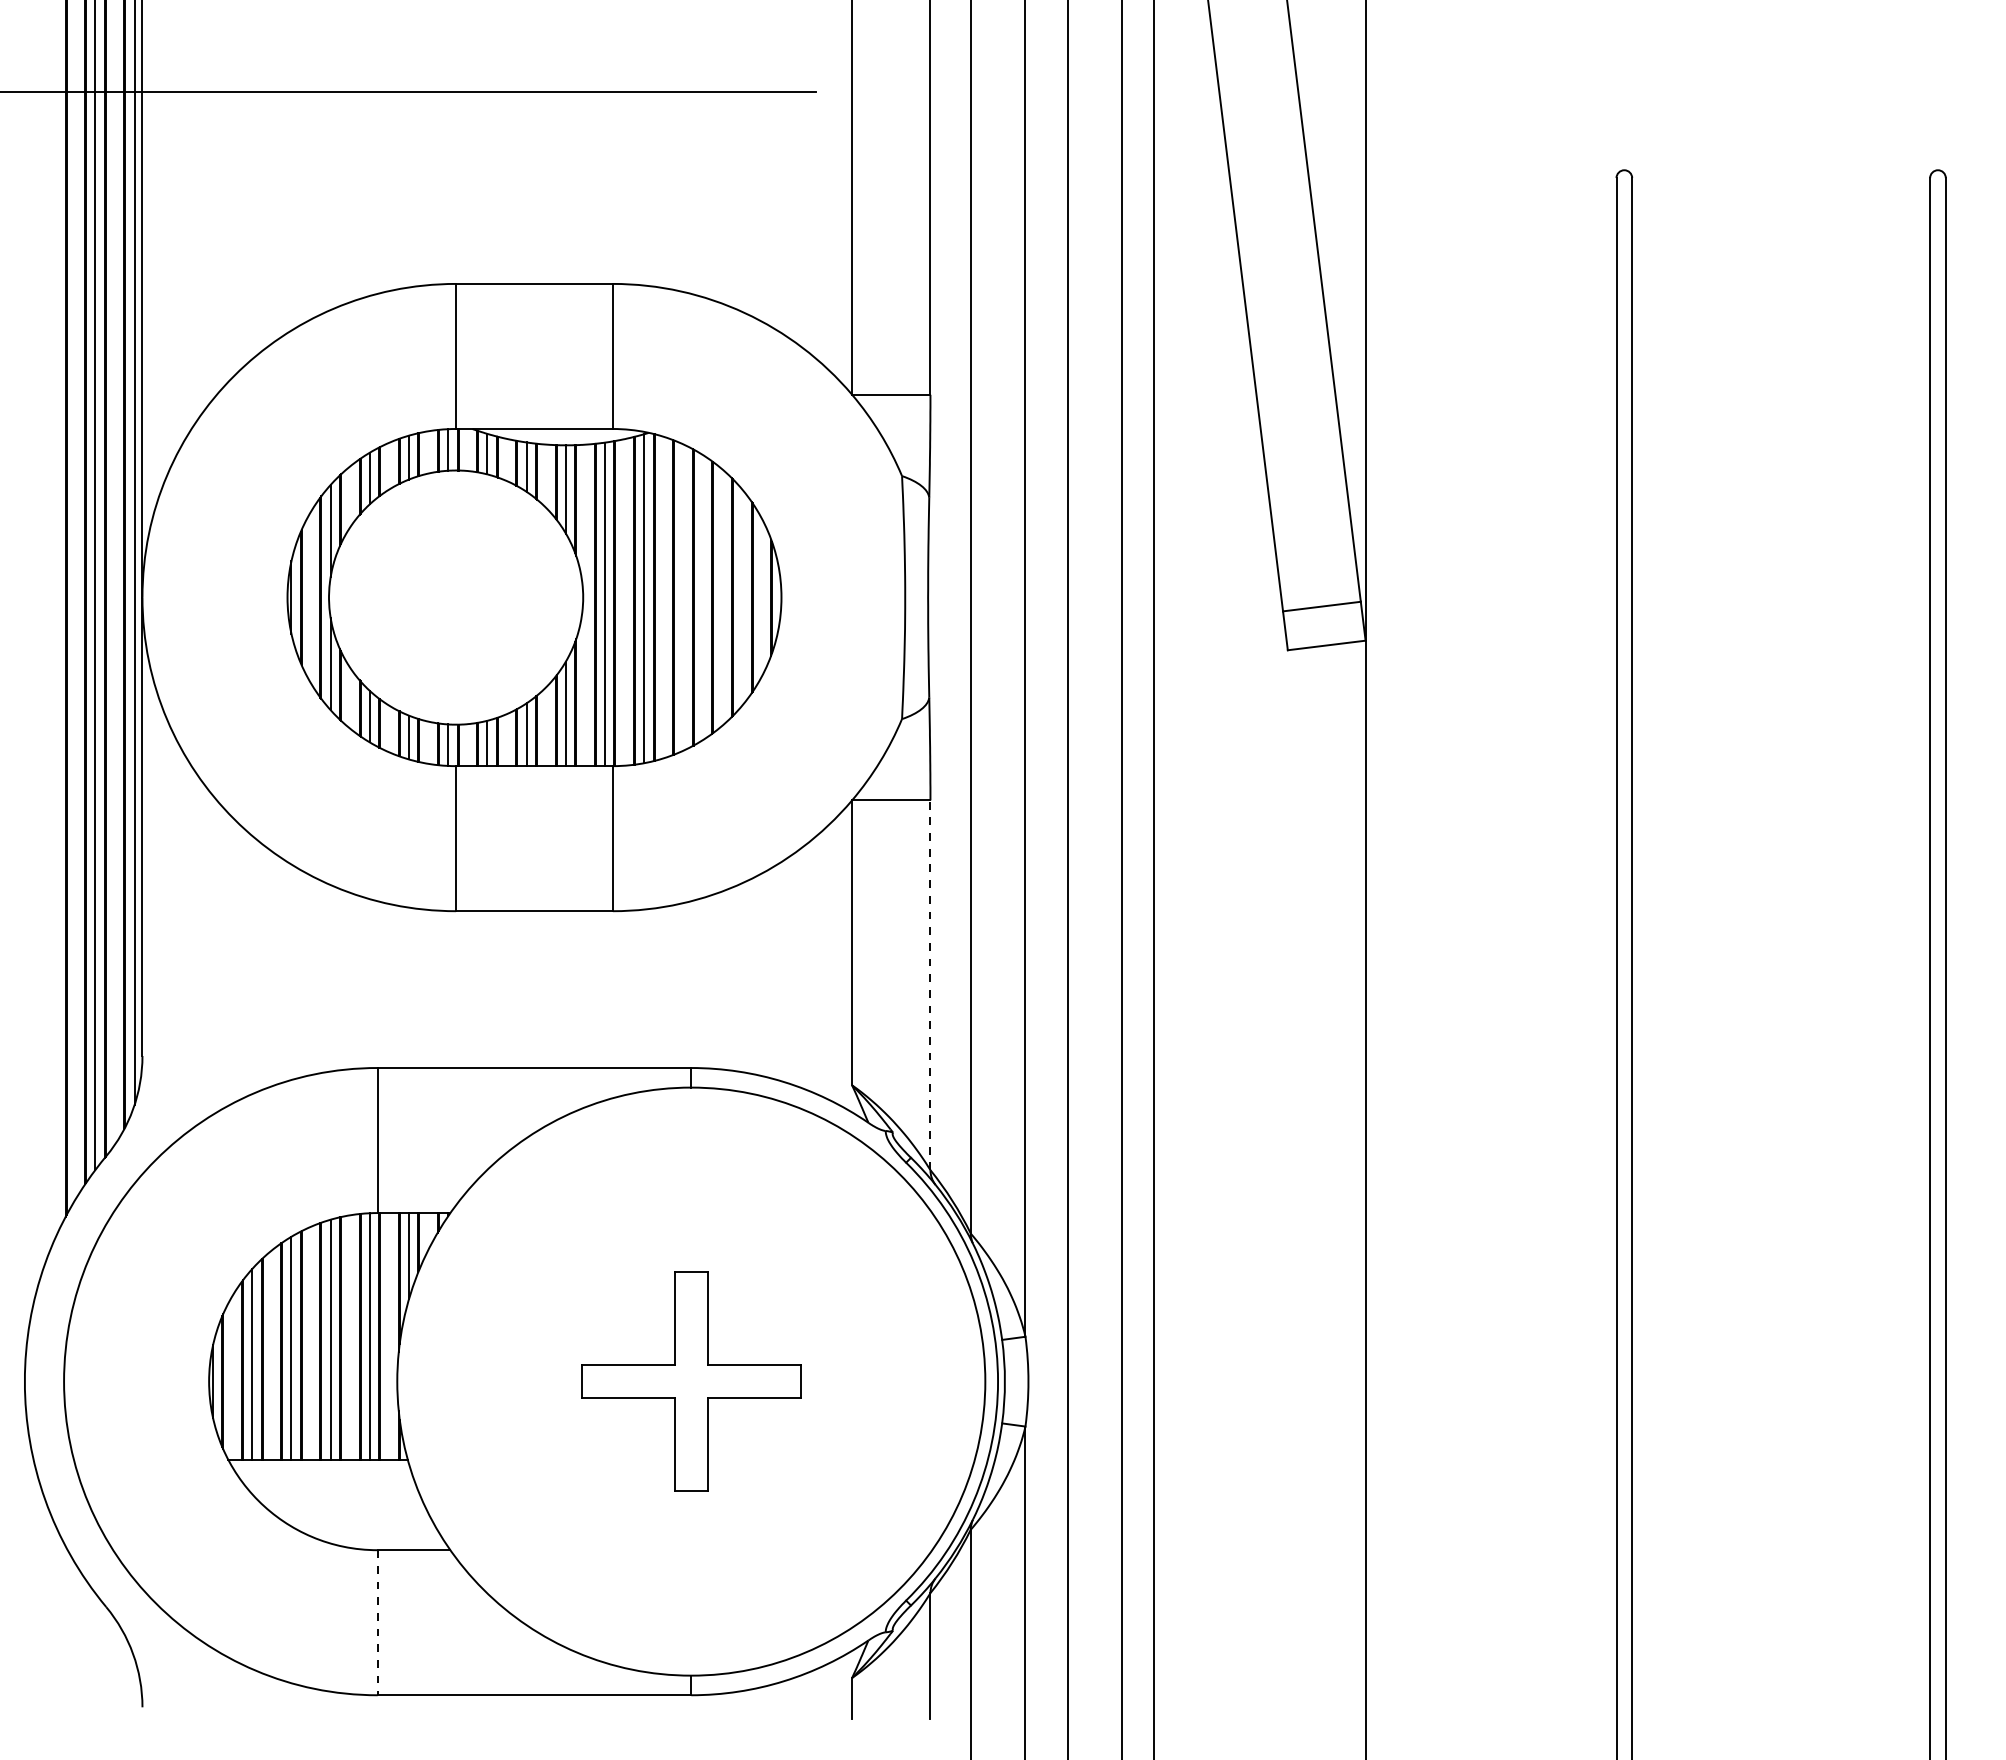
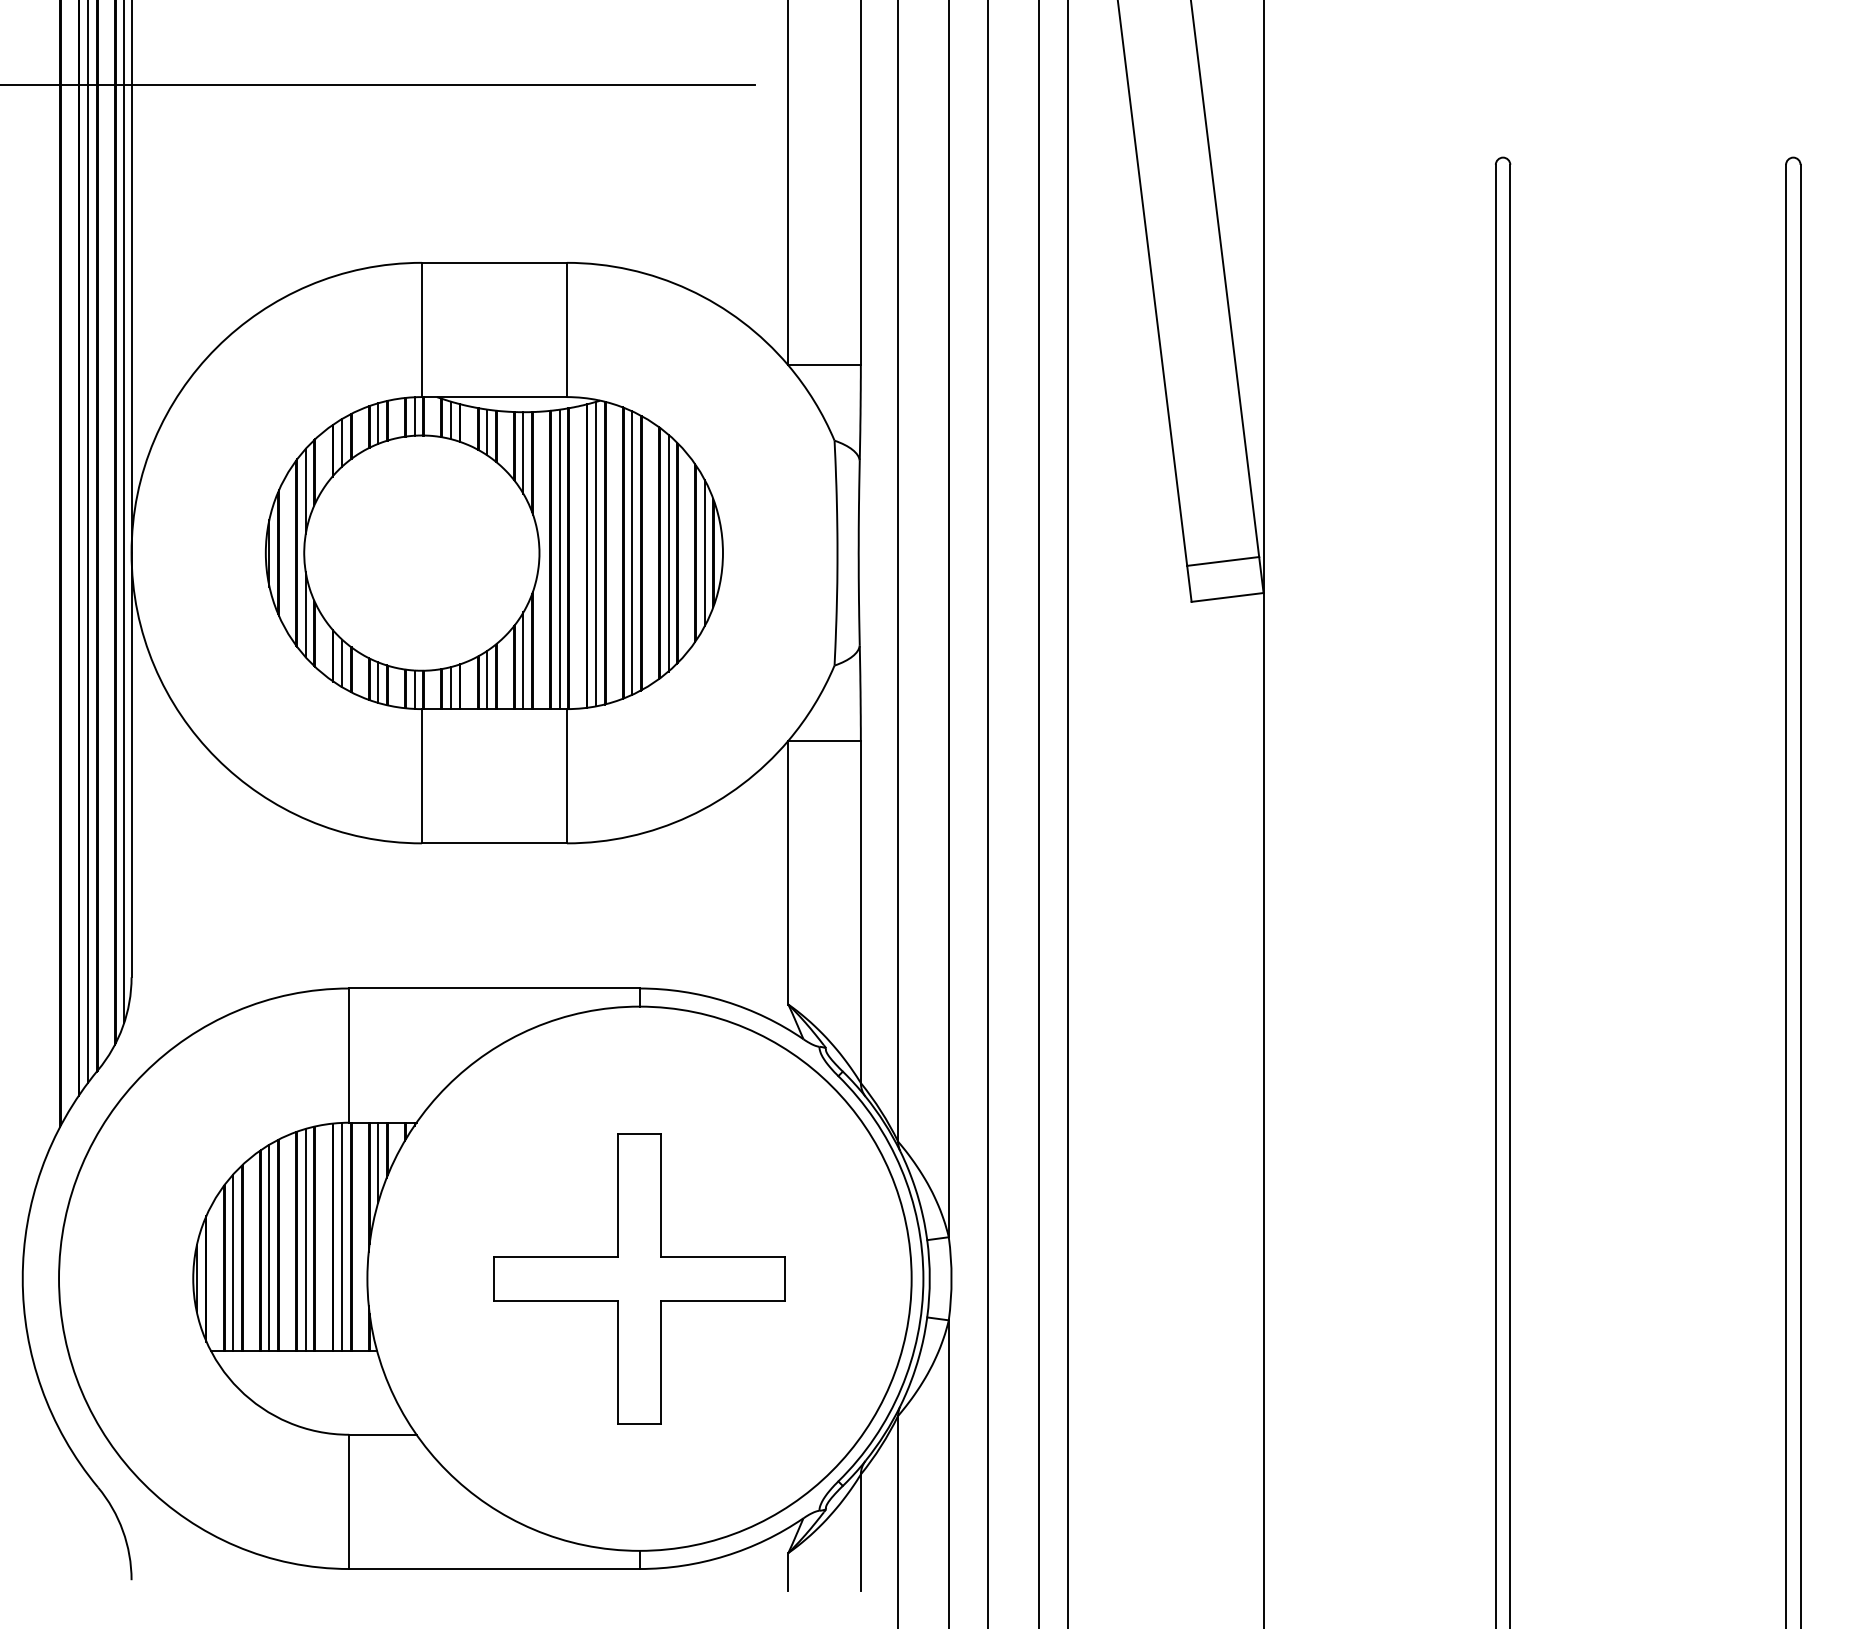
line: (683, 597) -> (632, 553), added
line: (722, 597) -> (668, 553), added
line: (761, 597) -> (704, 553), added
line: (930, 985) -> (860, 912), dashed -> solid
part: (691, 1381) -> (639, 1278), size x1.43
line: (377, 1622) -> (349, 1501), dashed -> solid

